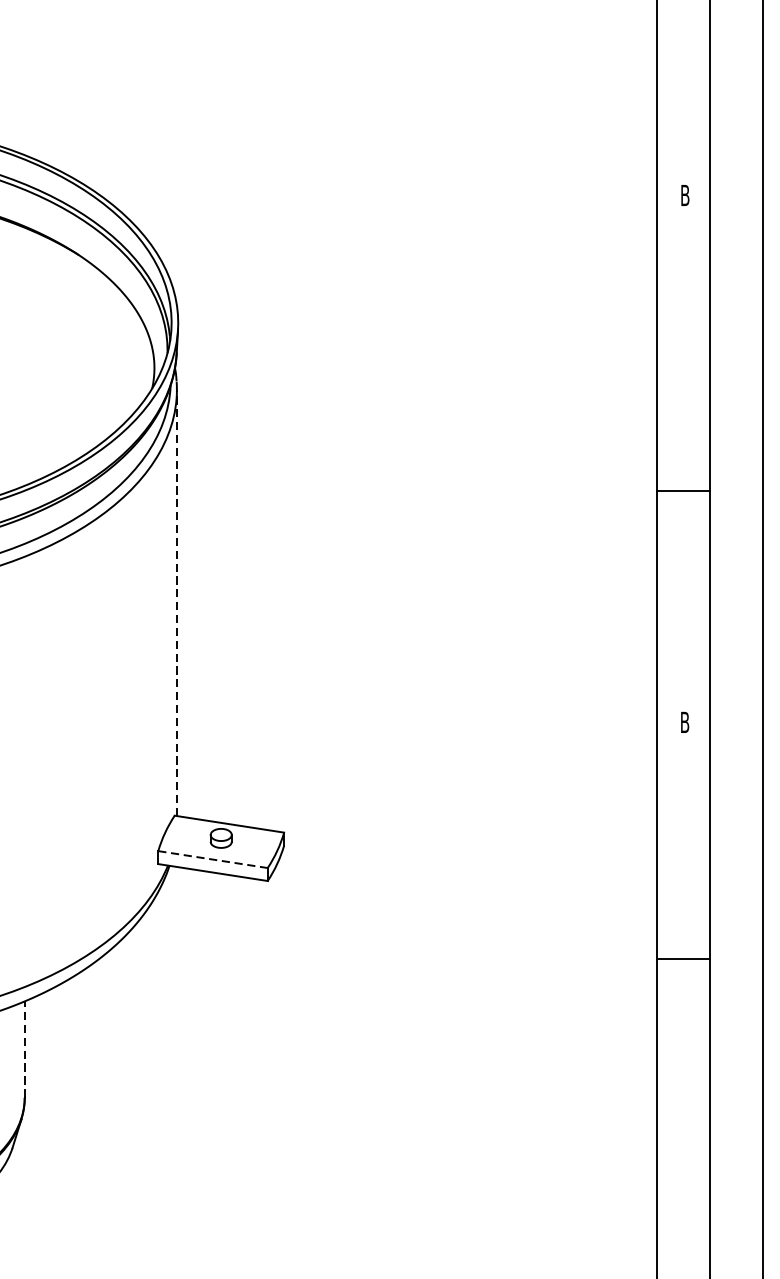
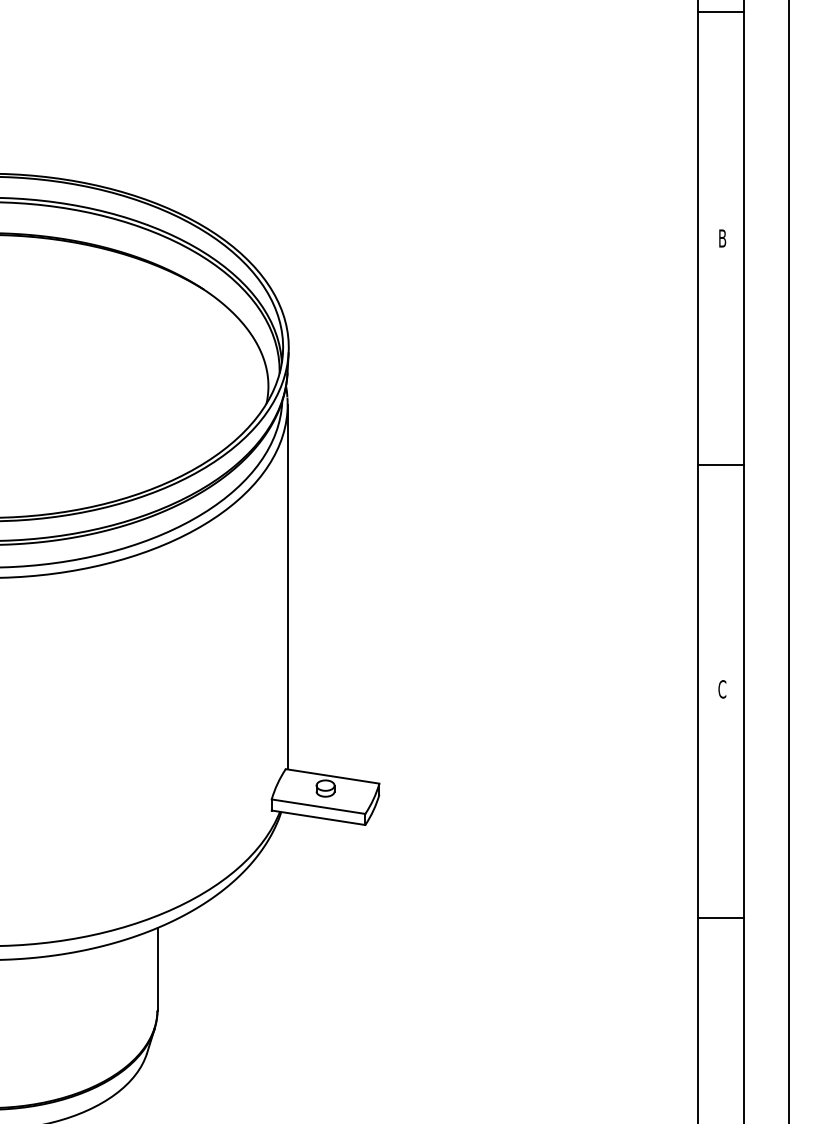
line: (682, 491) -> (720, 465), moved
line: (176, 602) -> (287, 586), dashed -> solid
text: (685, 722) -> (722, 689), B -> C
line: (214, 859) -> (319, 806), dashed -> solid
line: (682, 958) -> (720, 917), moved
line: (24, 1048) -> (157, 968), dashed -> solid

